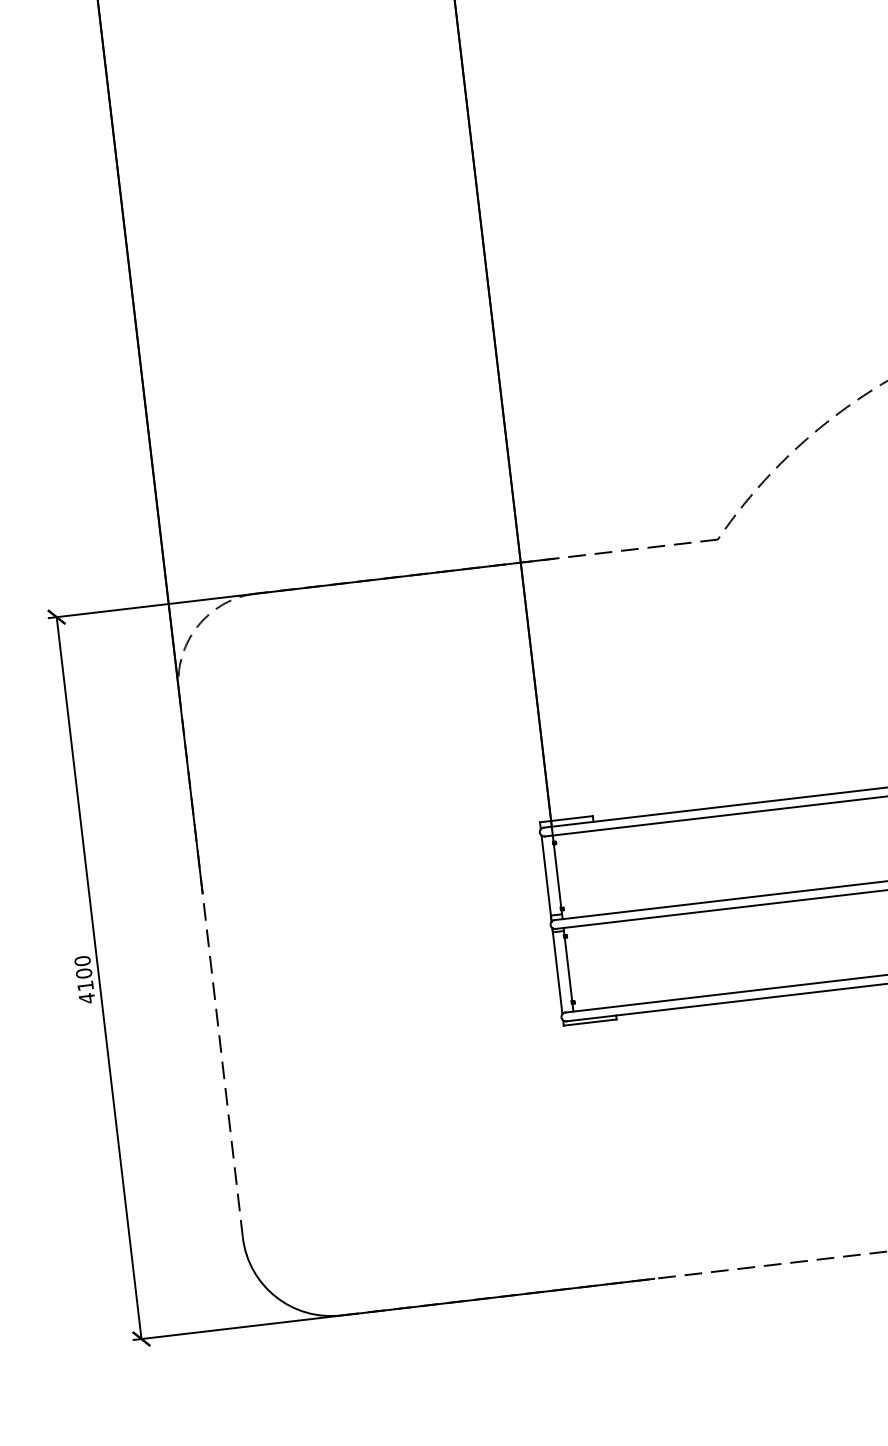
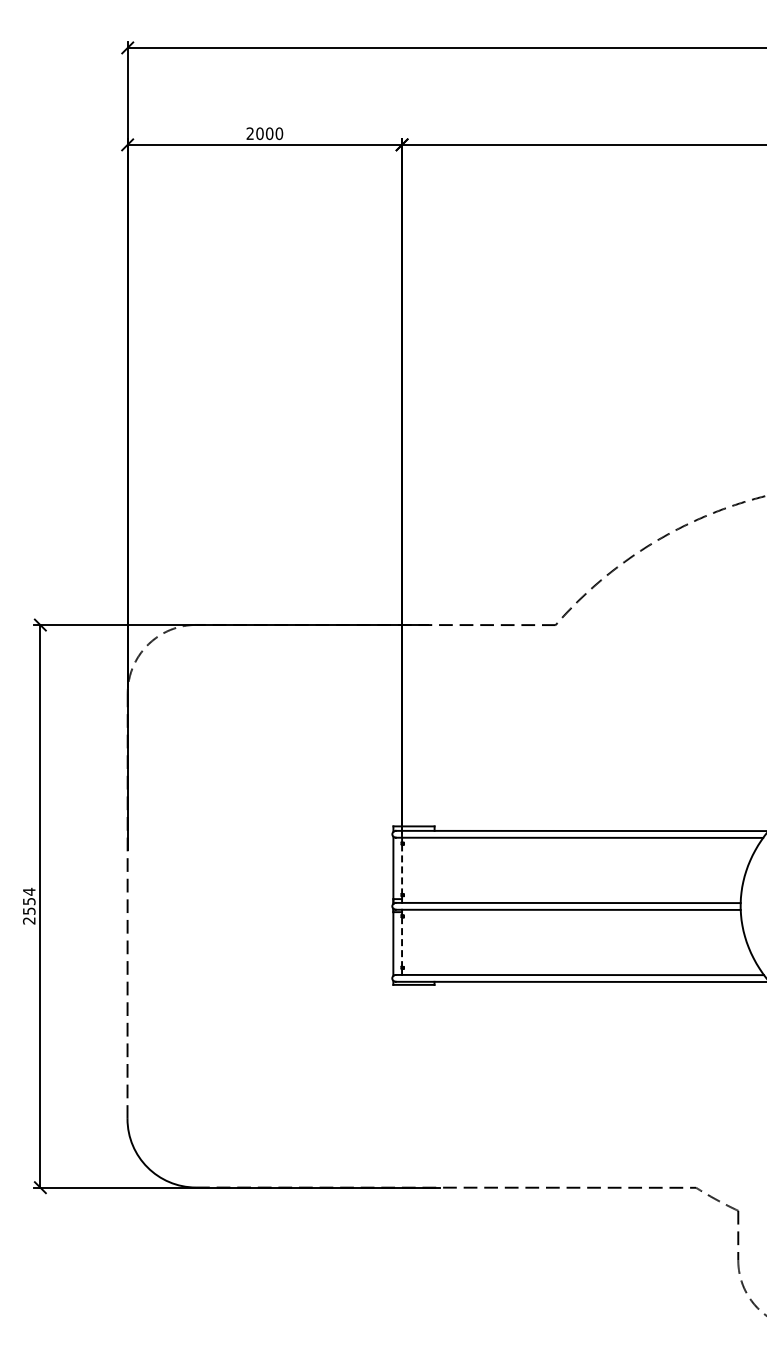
line: (558, 876) -> (402, 869), solid -> dashed
line: (569, 968) -> (402, 941), solid -> dashed
text: (84, 978) -> (29, 905), 4100 -> 2554

